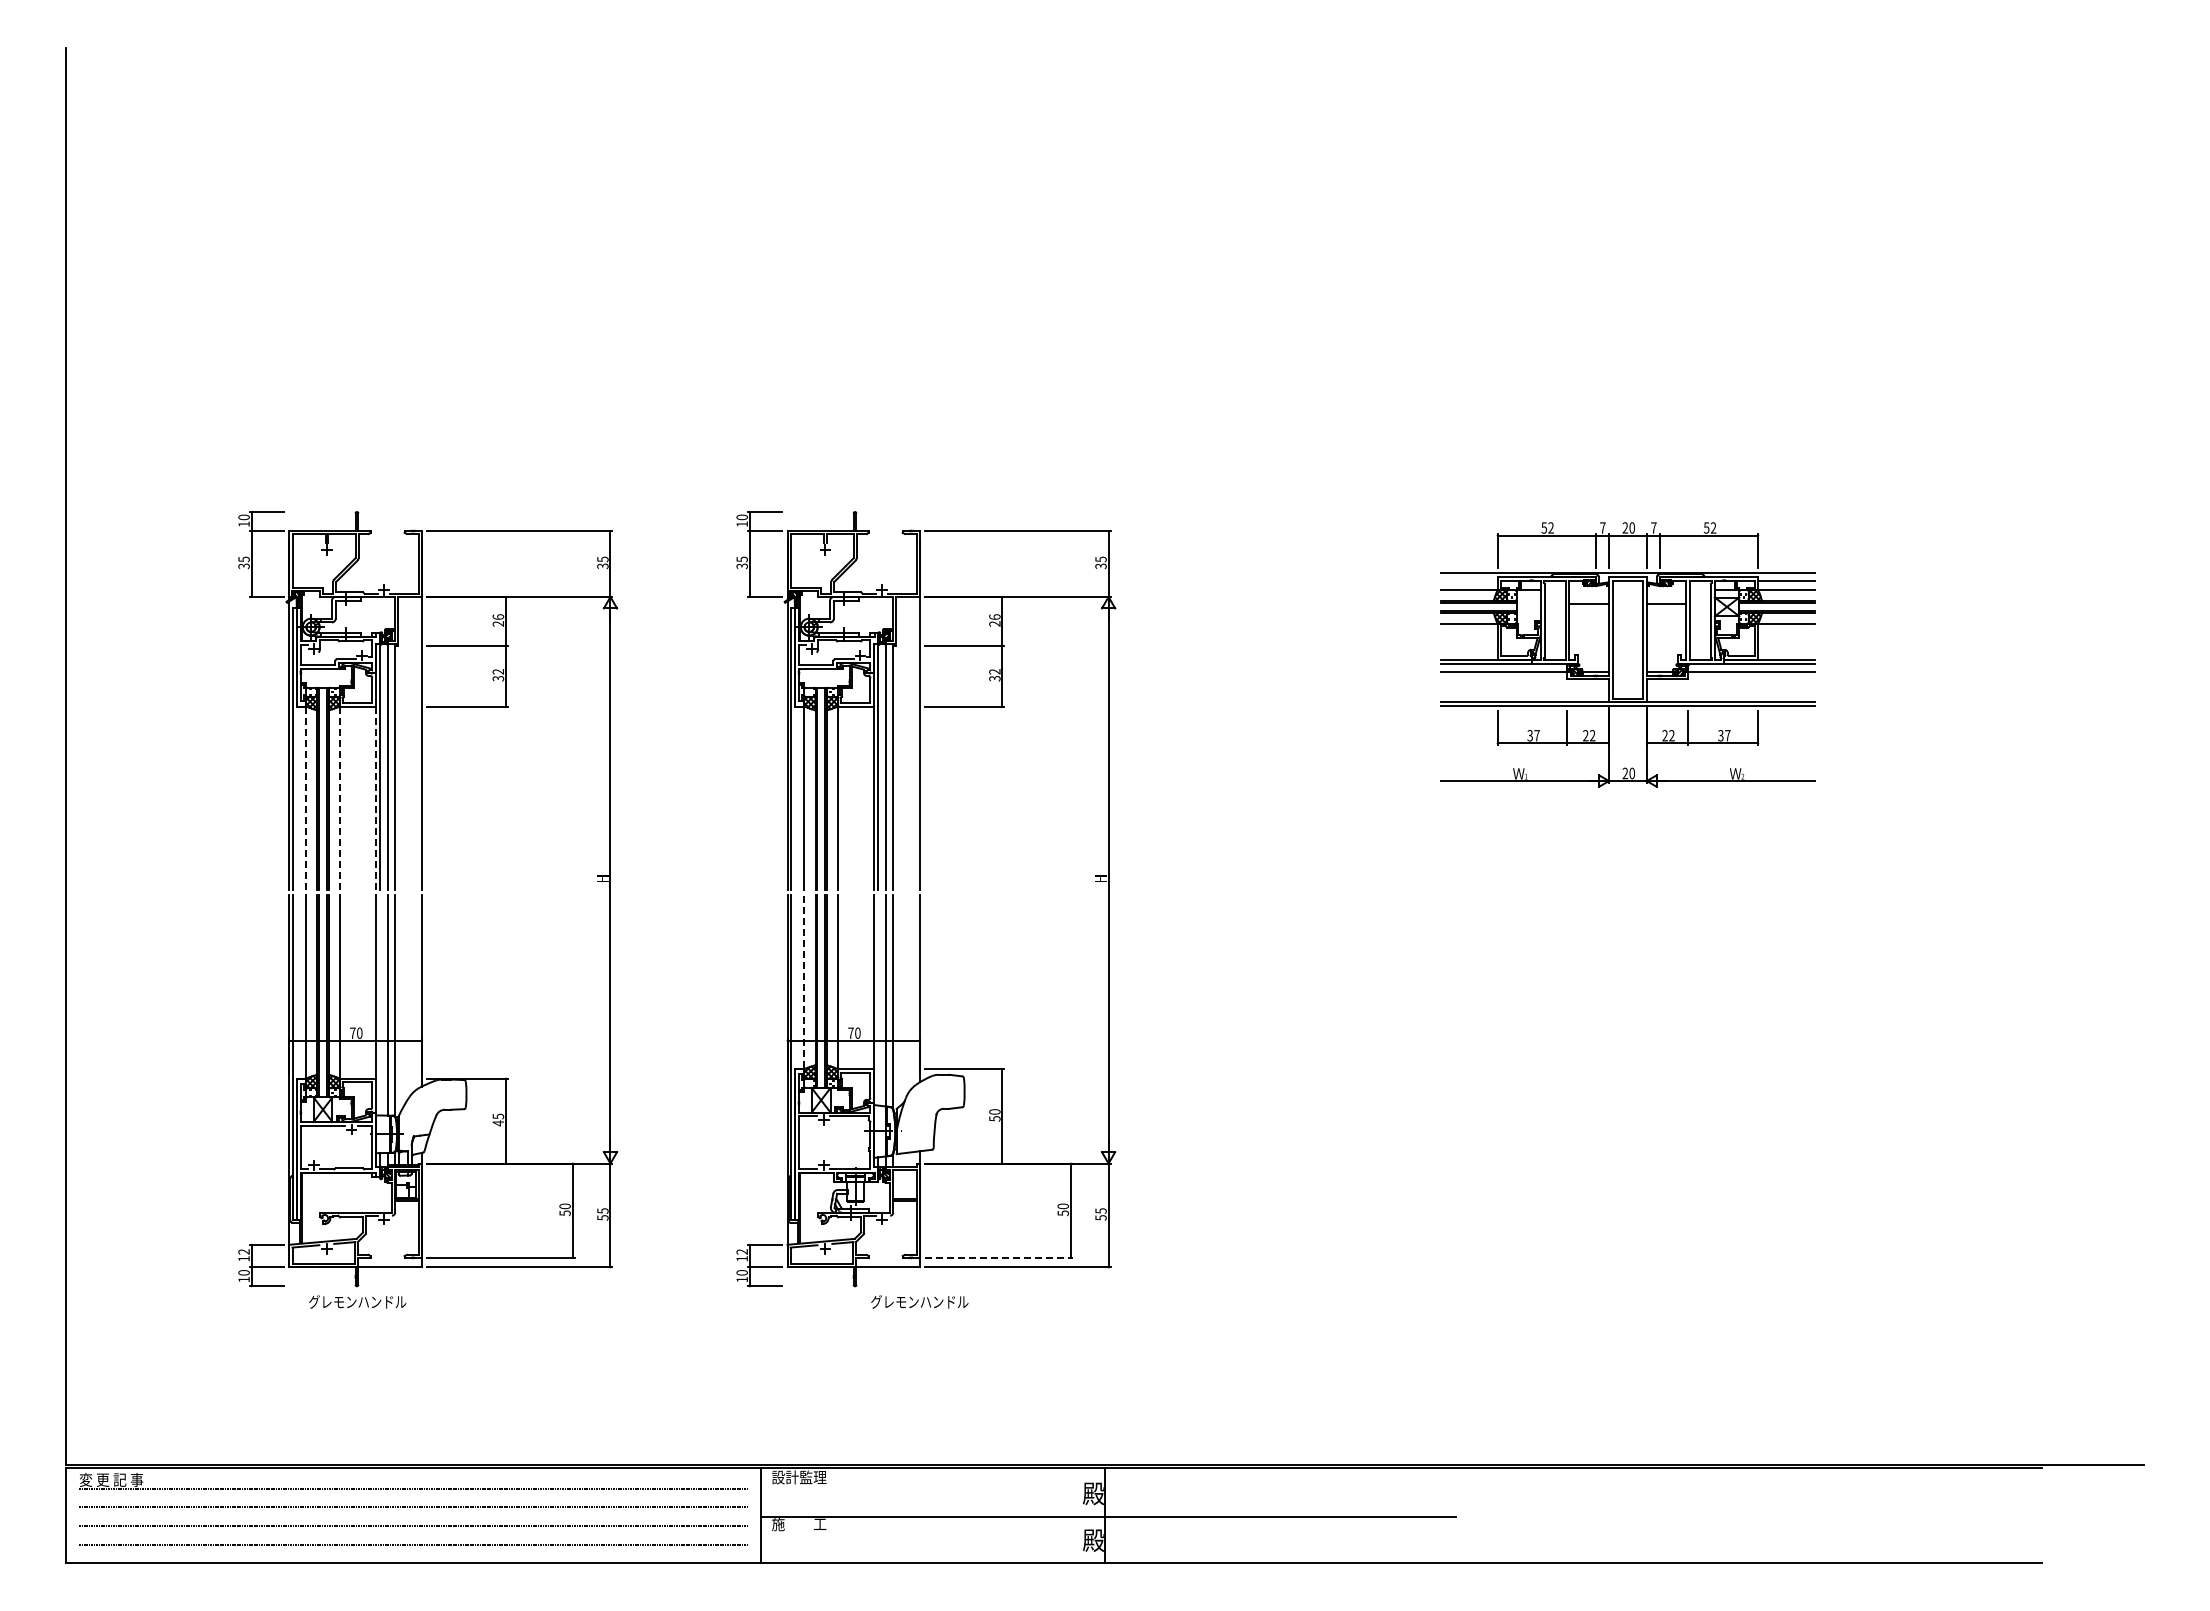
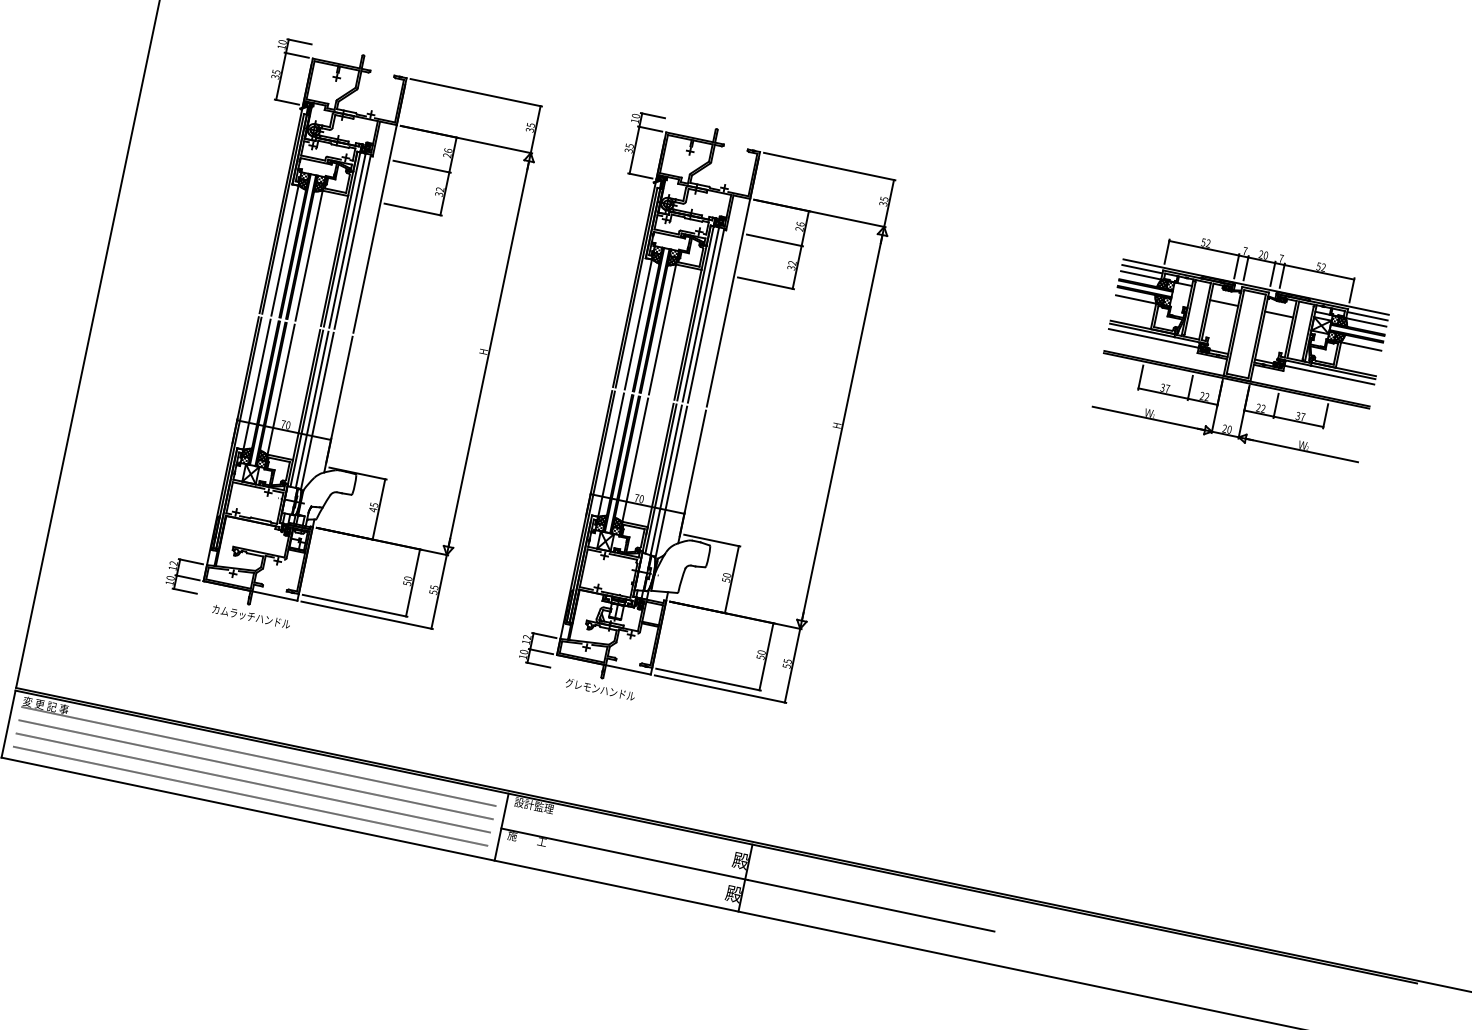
line: (1468, 581) -> (1141, 269), added
line: (375, 797) -> (334, 260), dashed -> solid
line: (306, 798) -> (285, 250), dashed -> solid
line: (340, 798) -> (309, 256), dashed -> solid
line: (804, 986) -> (610, 458), dashed -> solid
line: (878, 1000) -> (661, 479), added
line: (380, 1005) -> (307, 408), added
line: (999, 1257) -> (708, 679), dashed -> solid
text: (363, 1301) -> (251, 616), グレモンハンドル -> カムラッチハンドル
text: (919, 1301) -> (600, 689), moved

